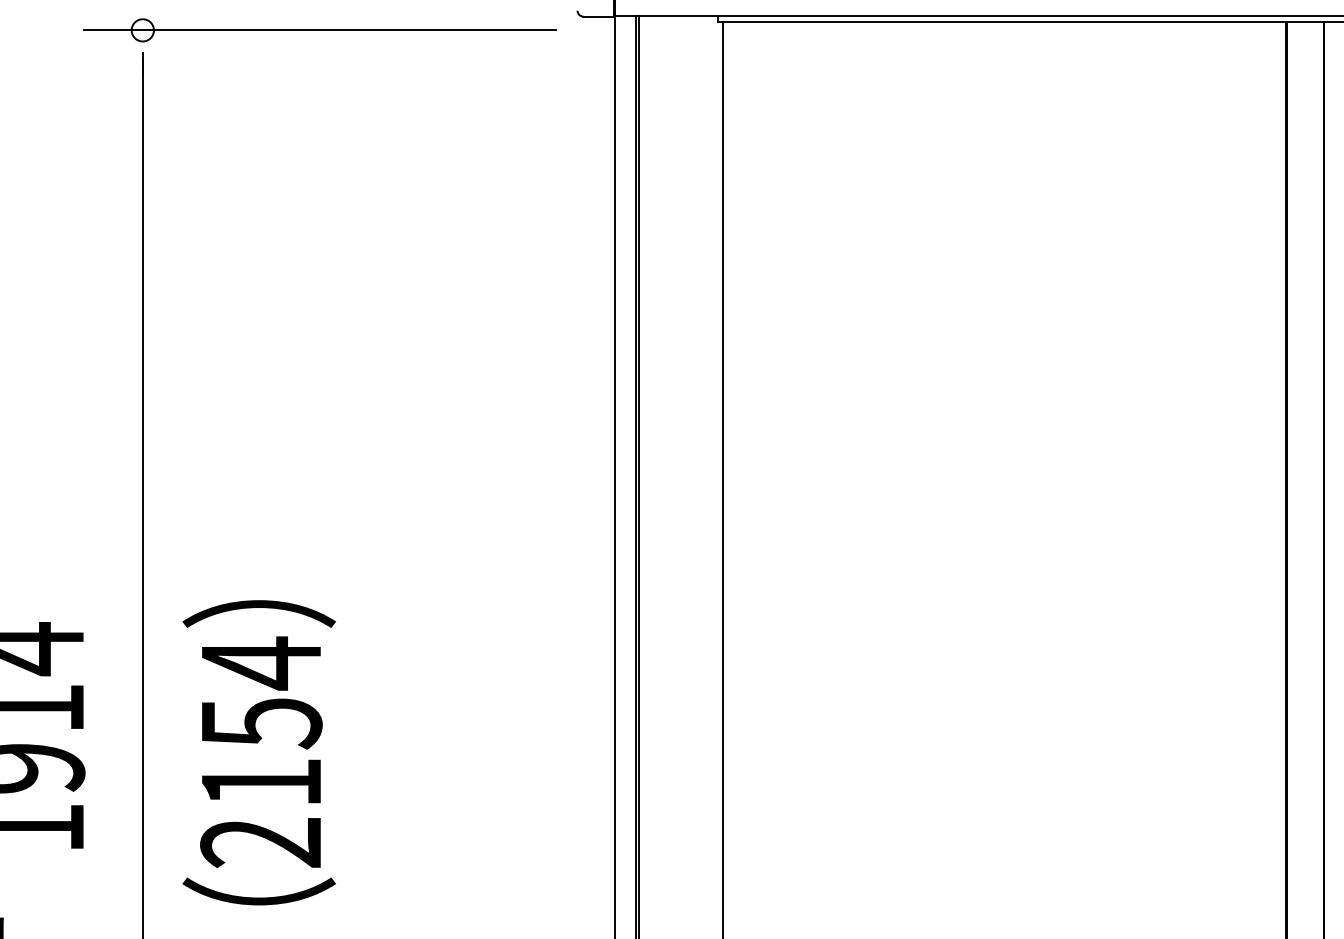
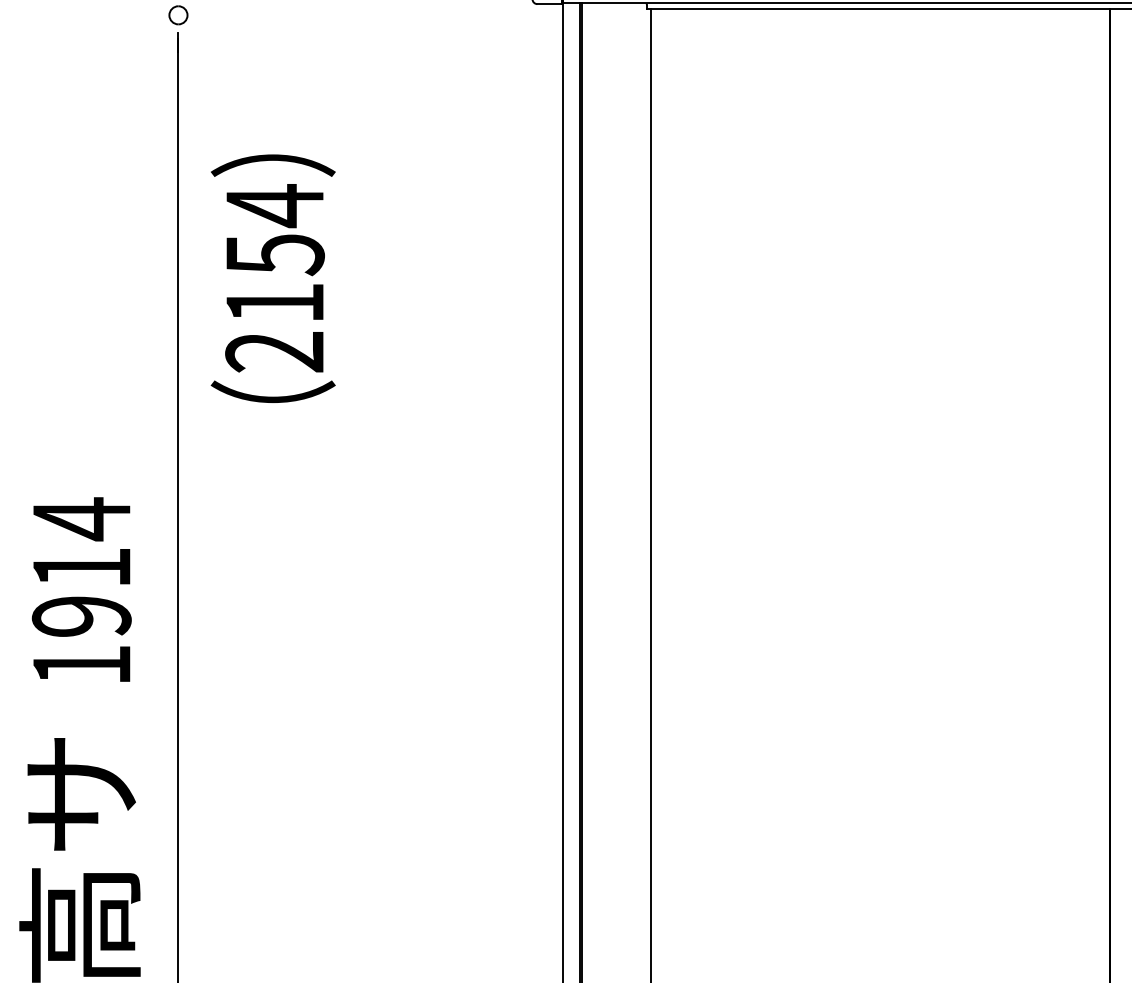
line: (319, 30) -> (322, 15), removed
text: (258, 752) -> (272, 278), moved

